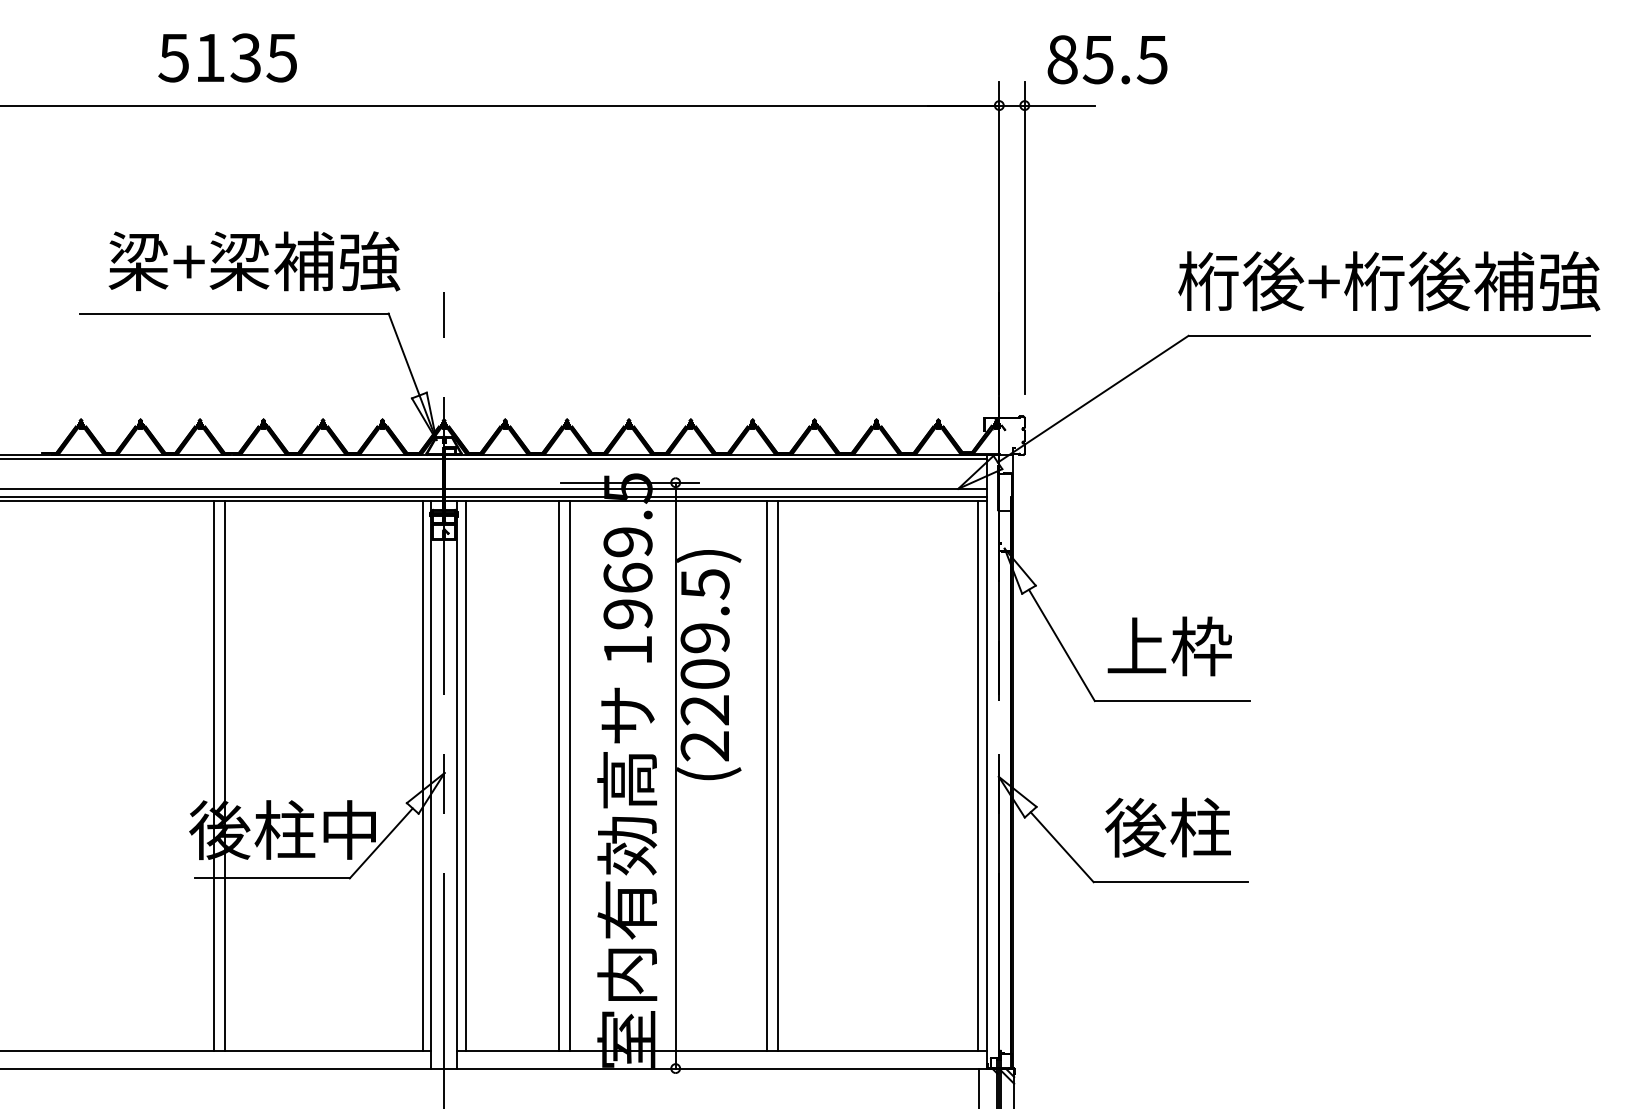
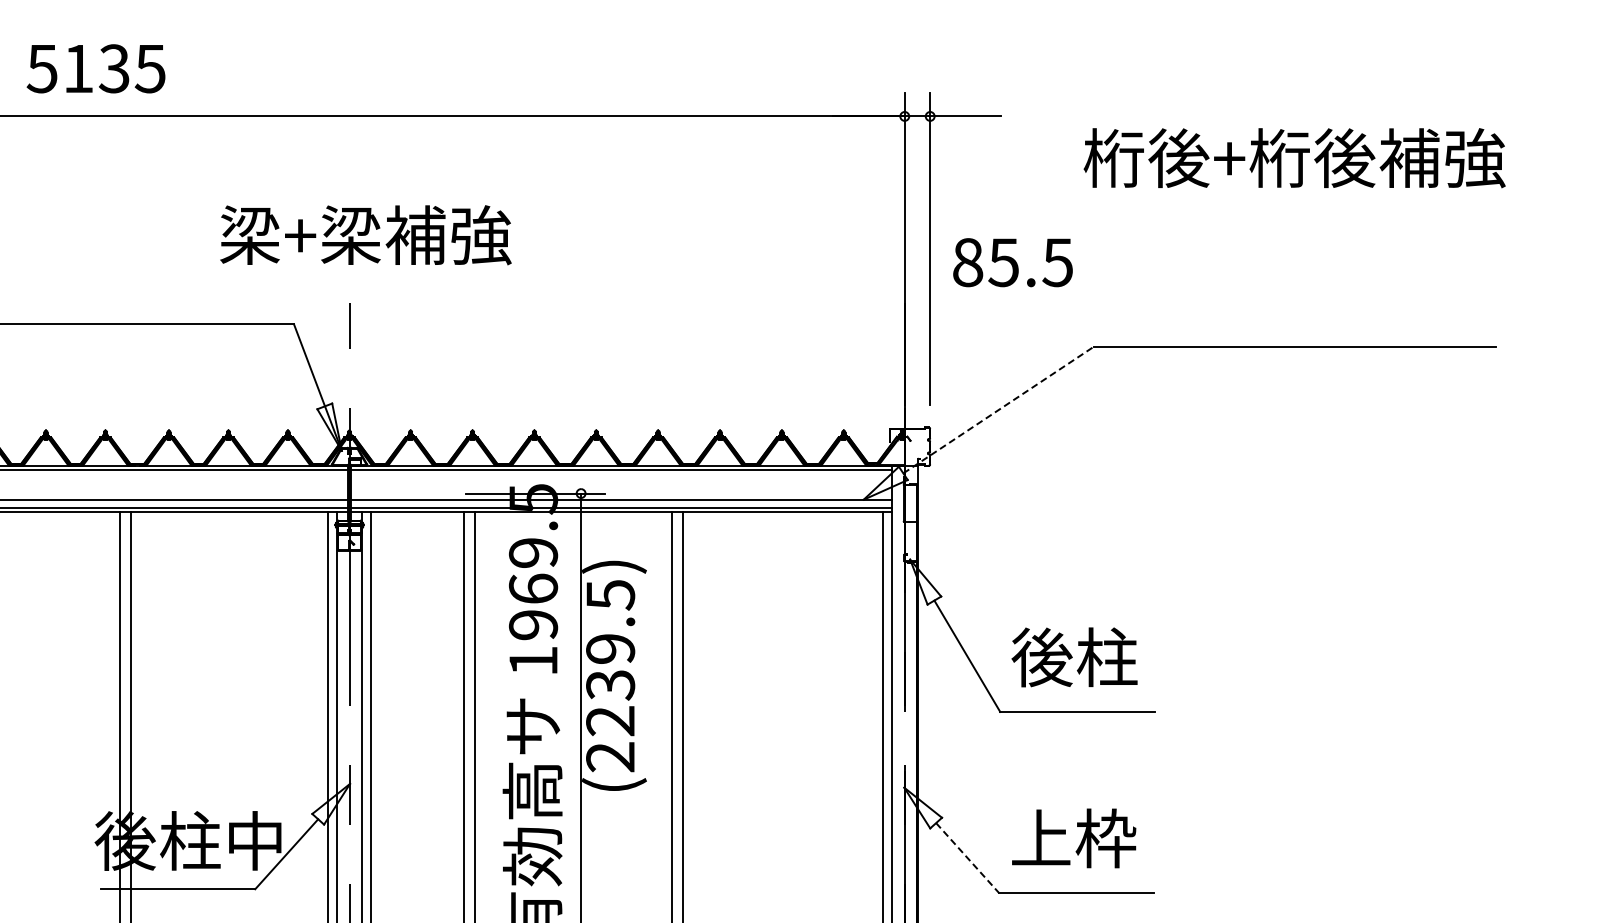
text: (227, 57) -> (95, 68), moved
text: (1107, 59) -> (1012, 262), moved
text: (254, 261) -> (365, 235), moved
text: (1389, 281) -> (1294, 158), moved
line: (1093, 398) -> (998, 409), solid -> dashed
text: (1169, 646) -> (1074, 657), 上枠 -> 後柱
text: (704, 674) -> (609, 685), (2209.5) -> (2239.5)
text: (1167, 827) -> (1072, 838), 後柱 -> 上枠
line: (1062, 847) -> (967, 858), solid -> dashed

